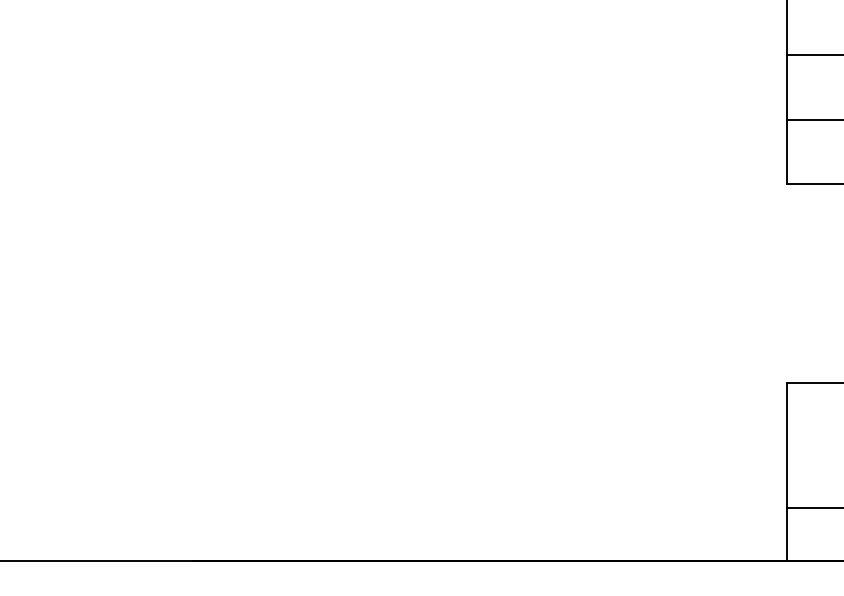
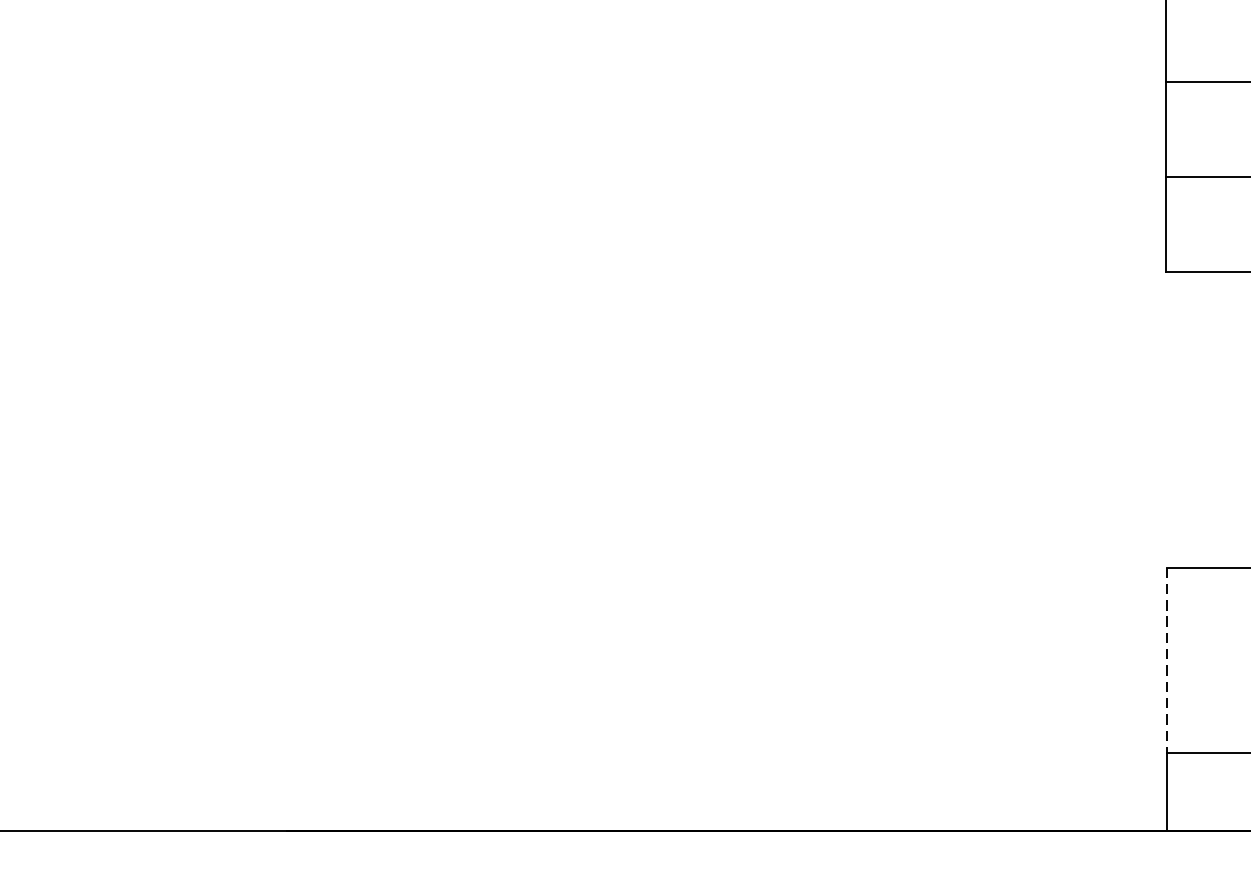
line: (787, 445) -> (1167, 660), solid -> dashed

